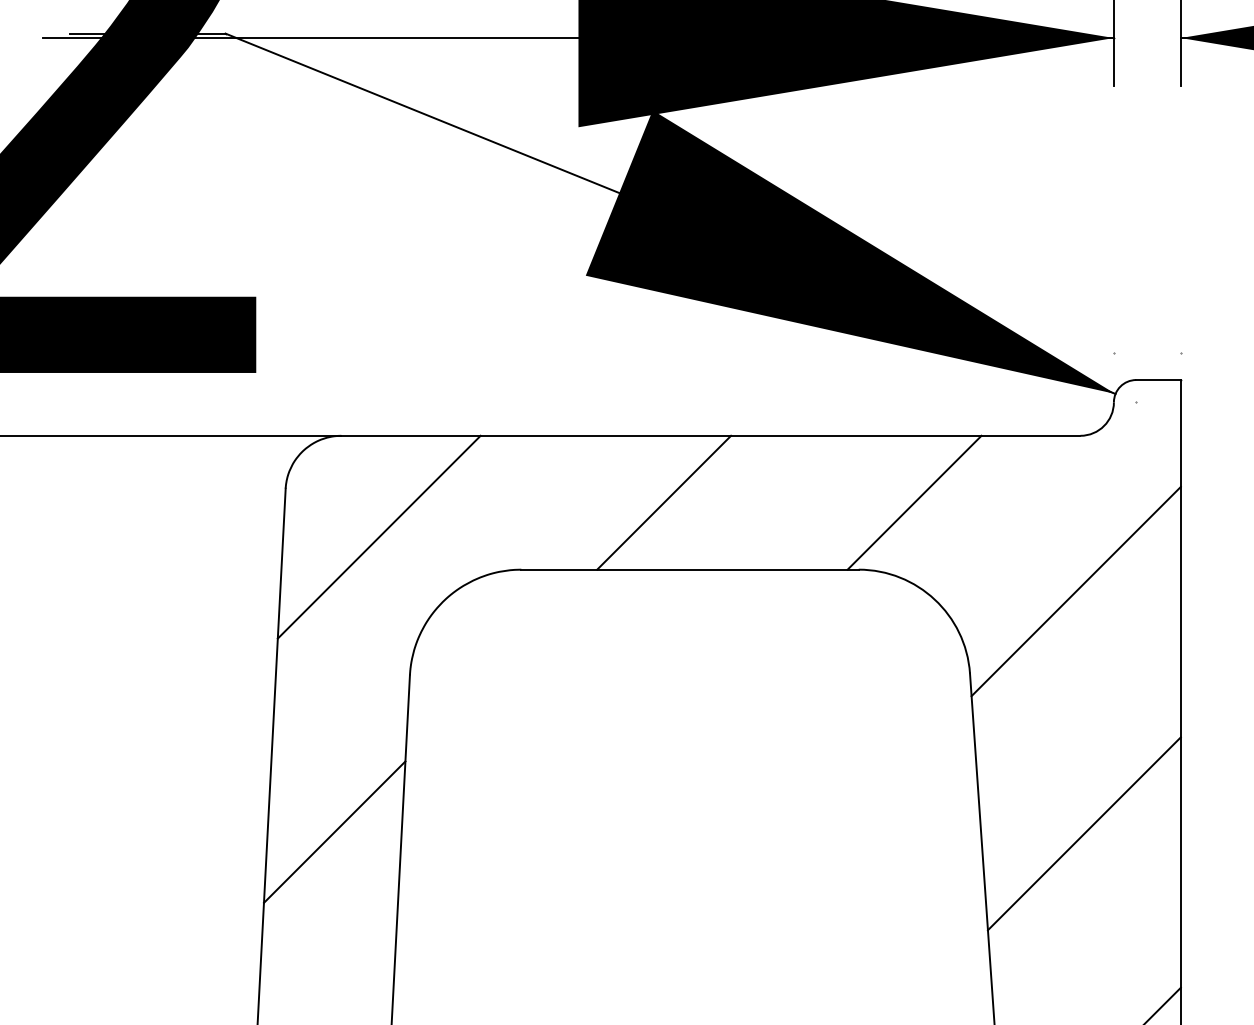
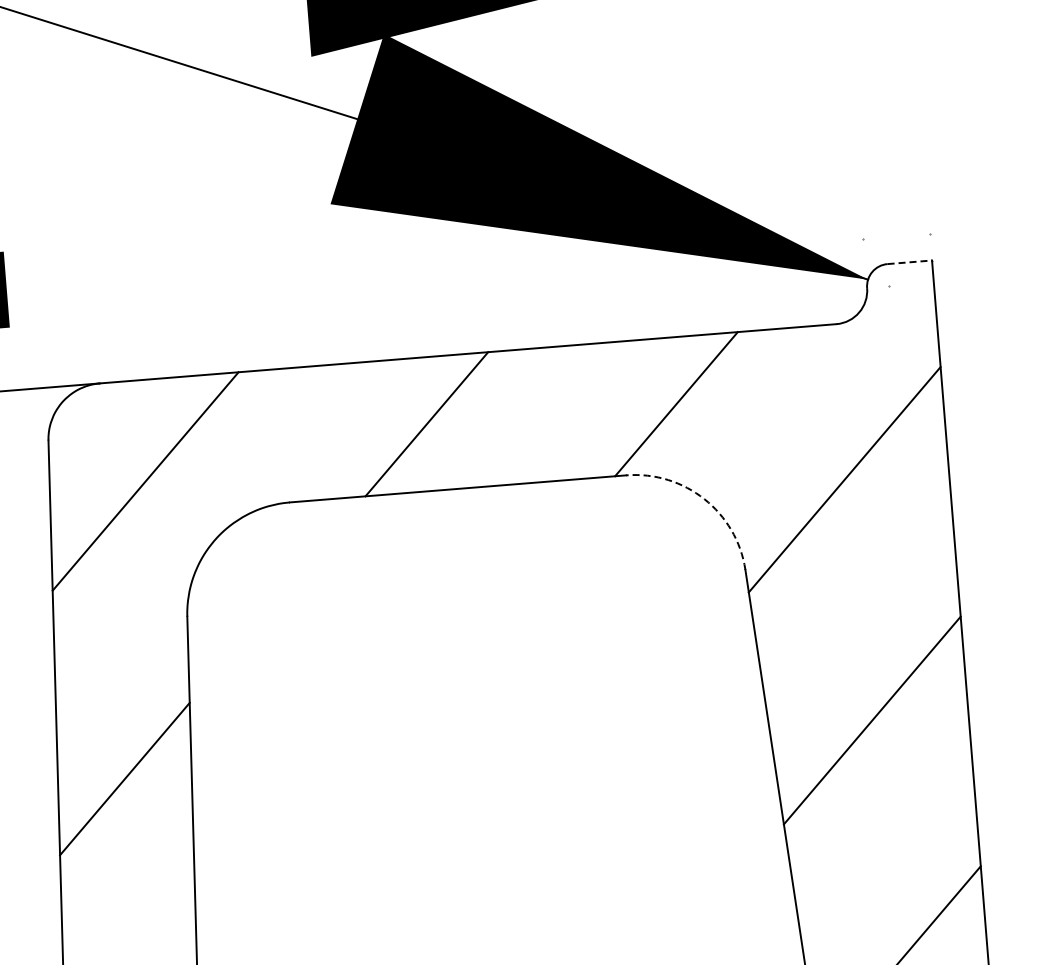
line: (1159, 380) -> (910, 262), solid -> dashed
arc: (934, 599) -> (704, 499), solid -> dashed

